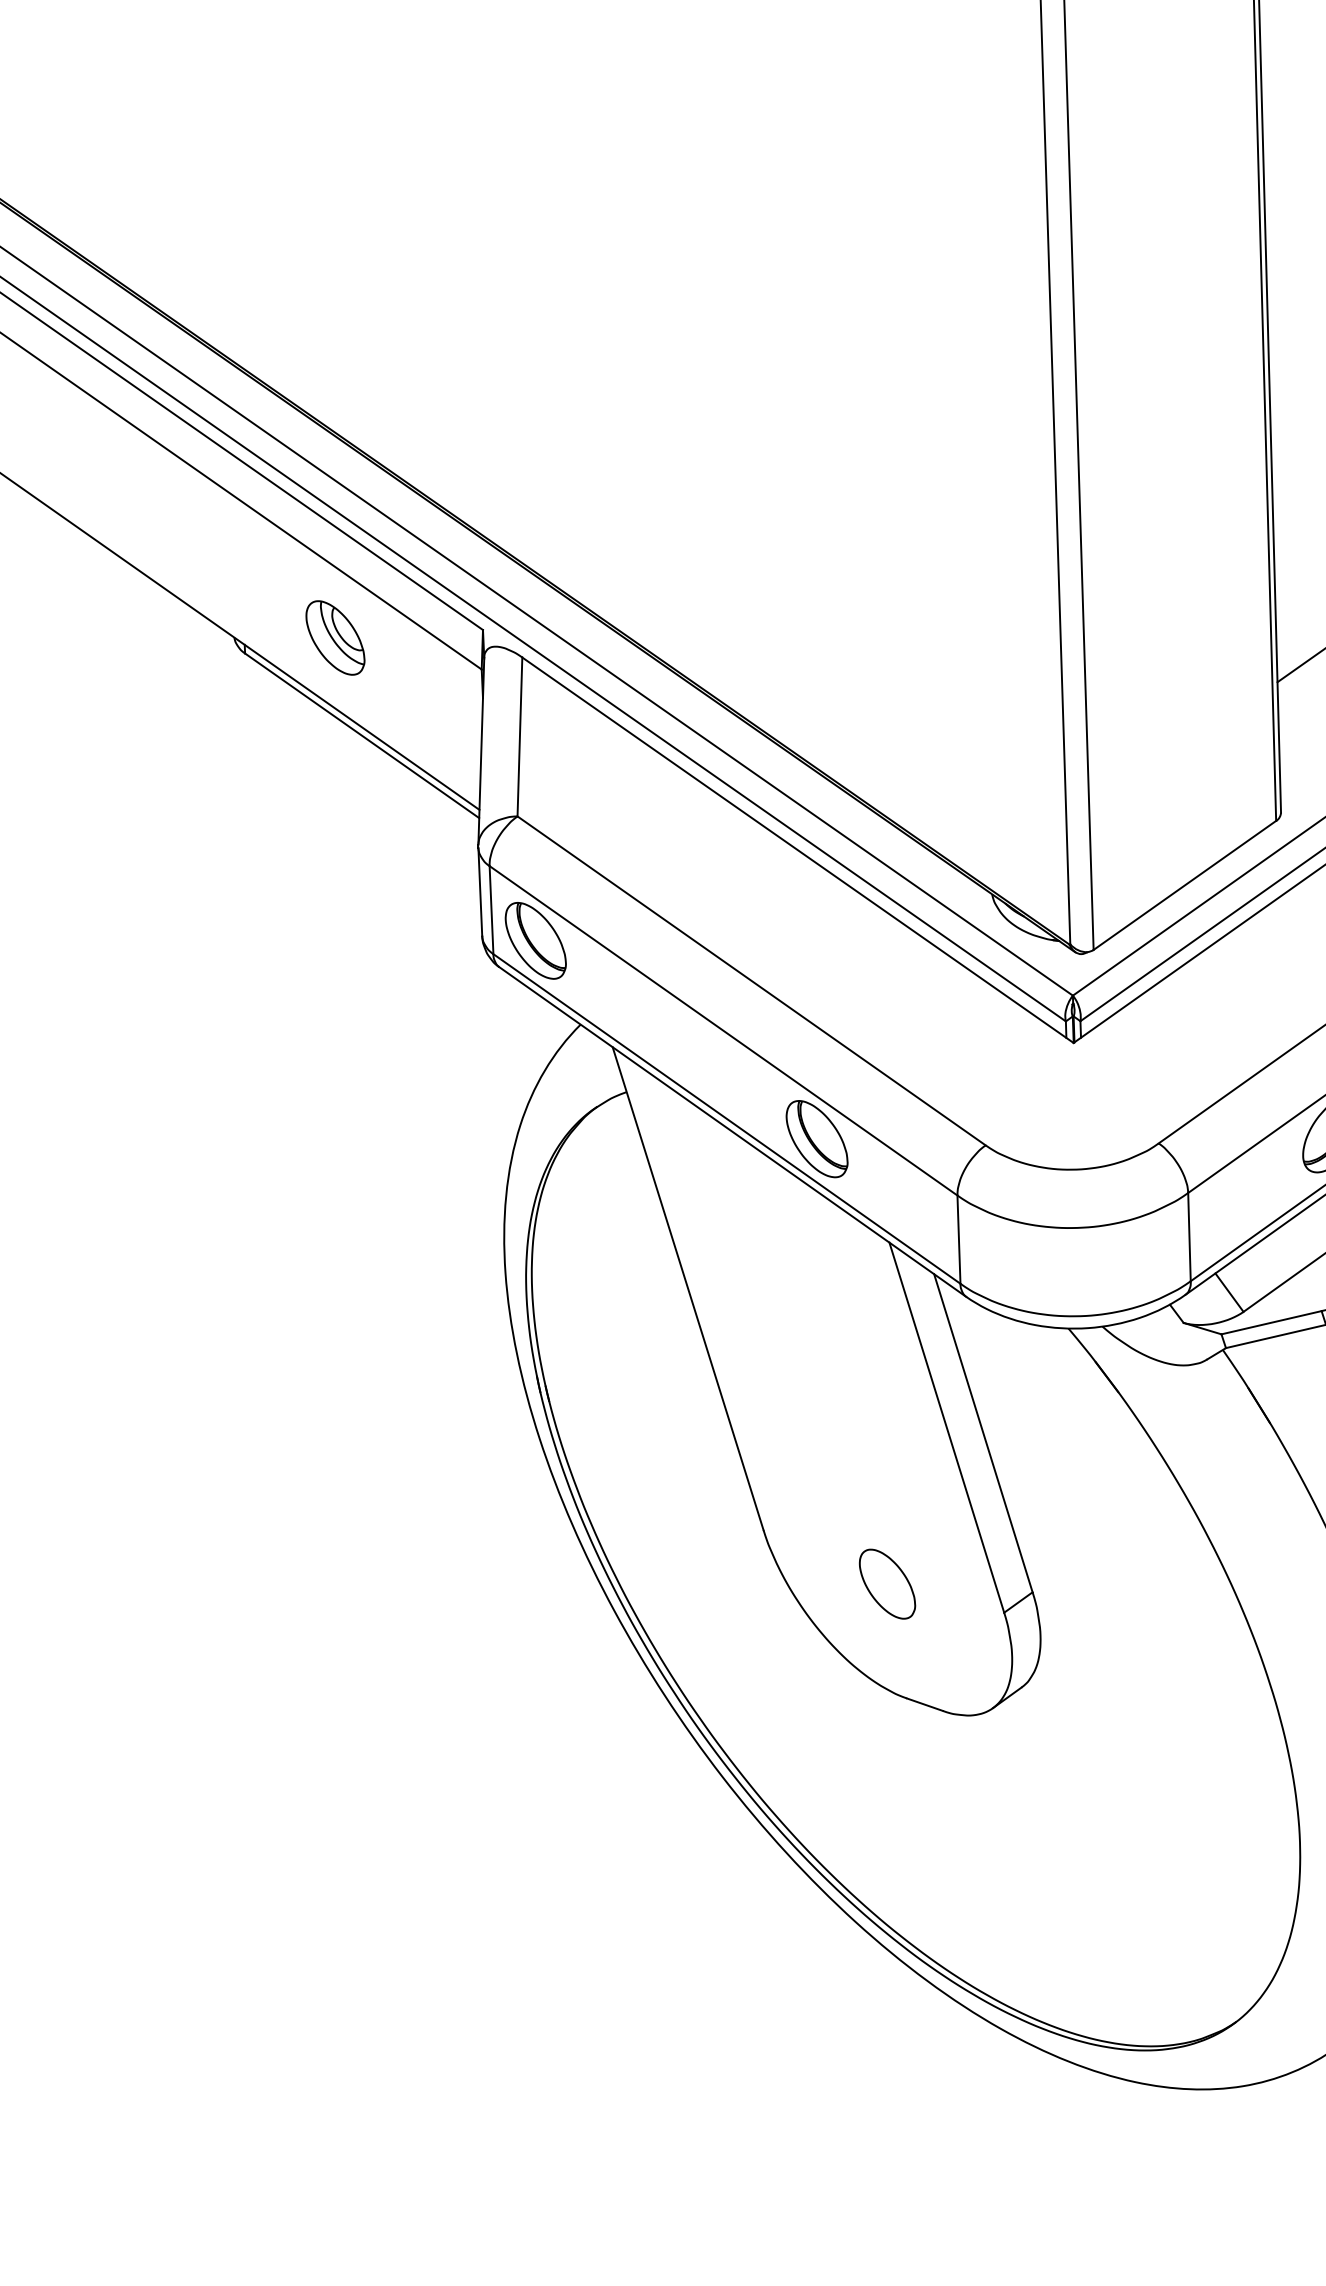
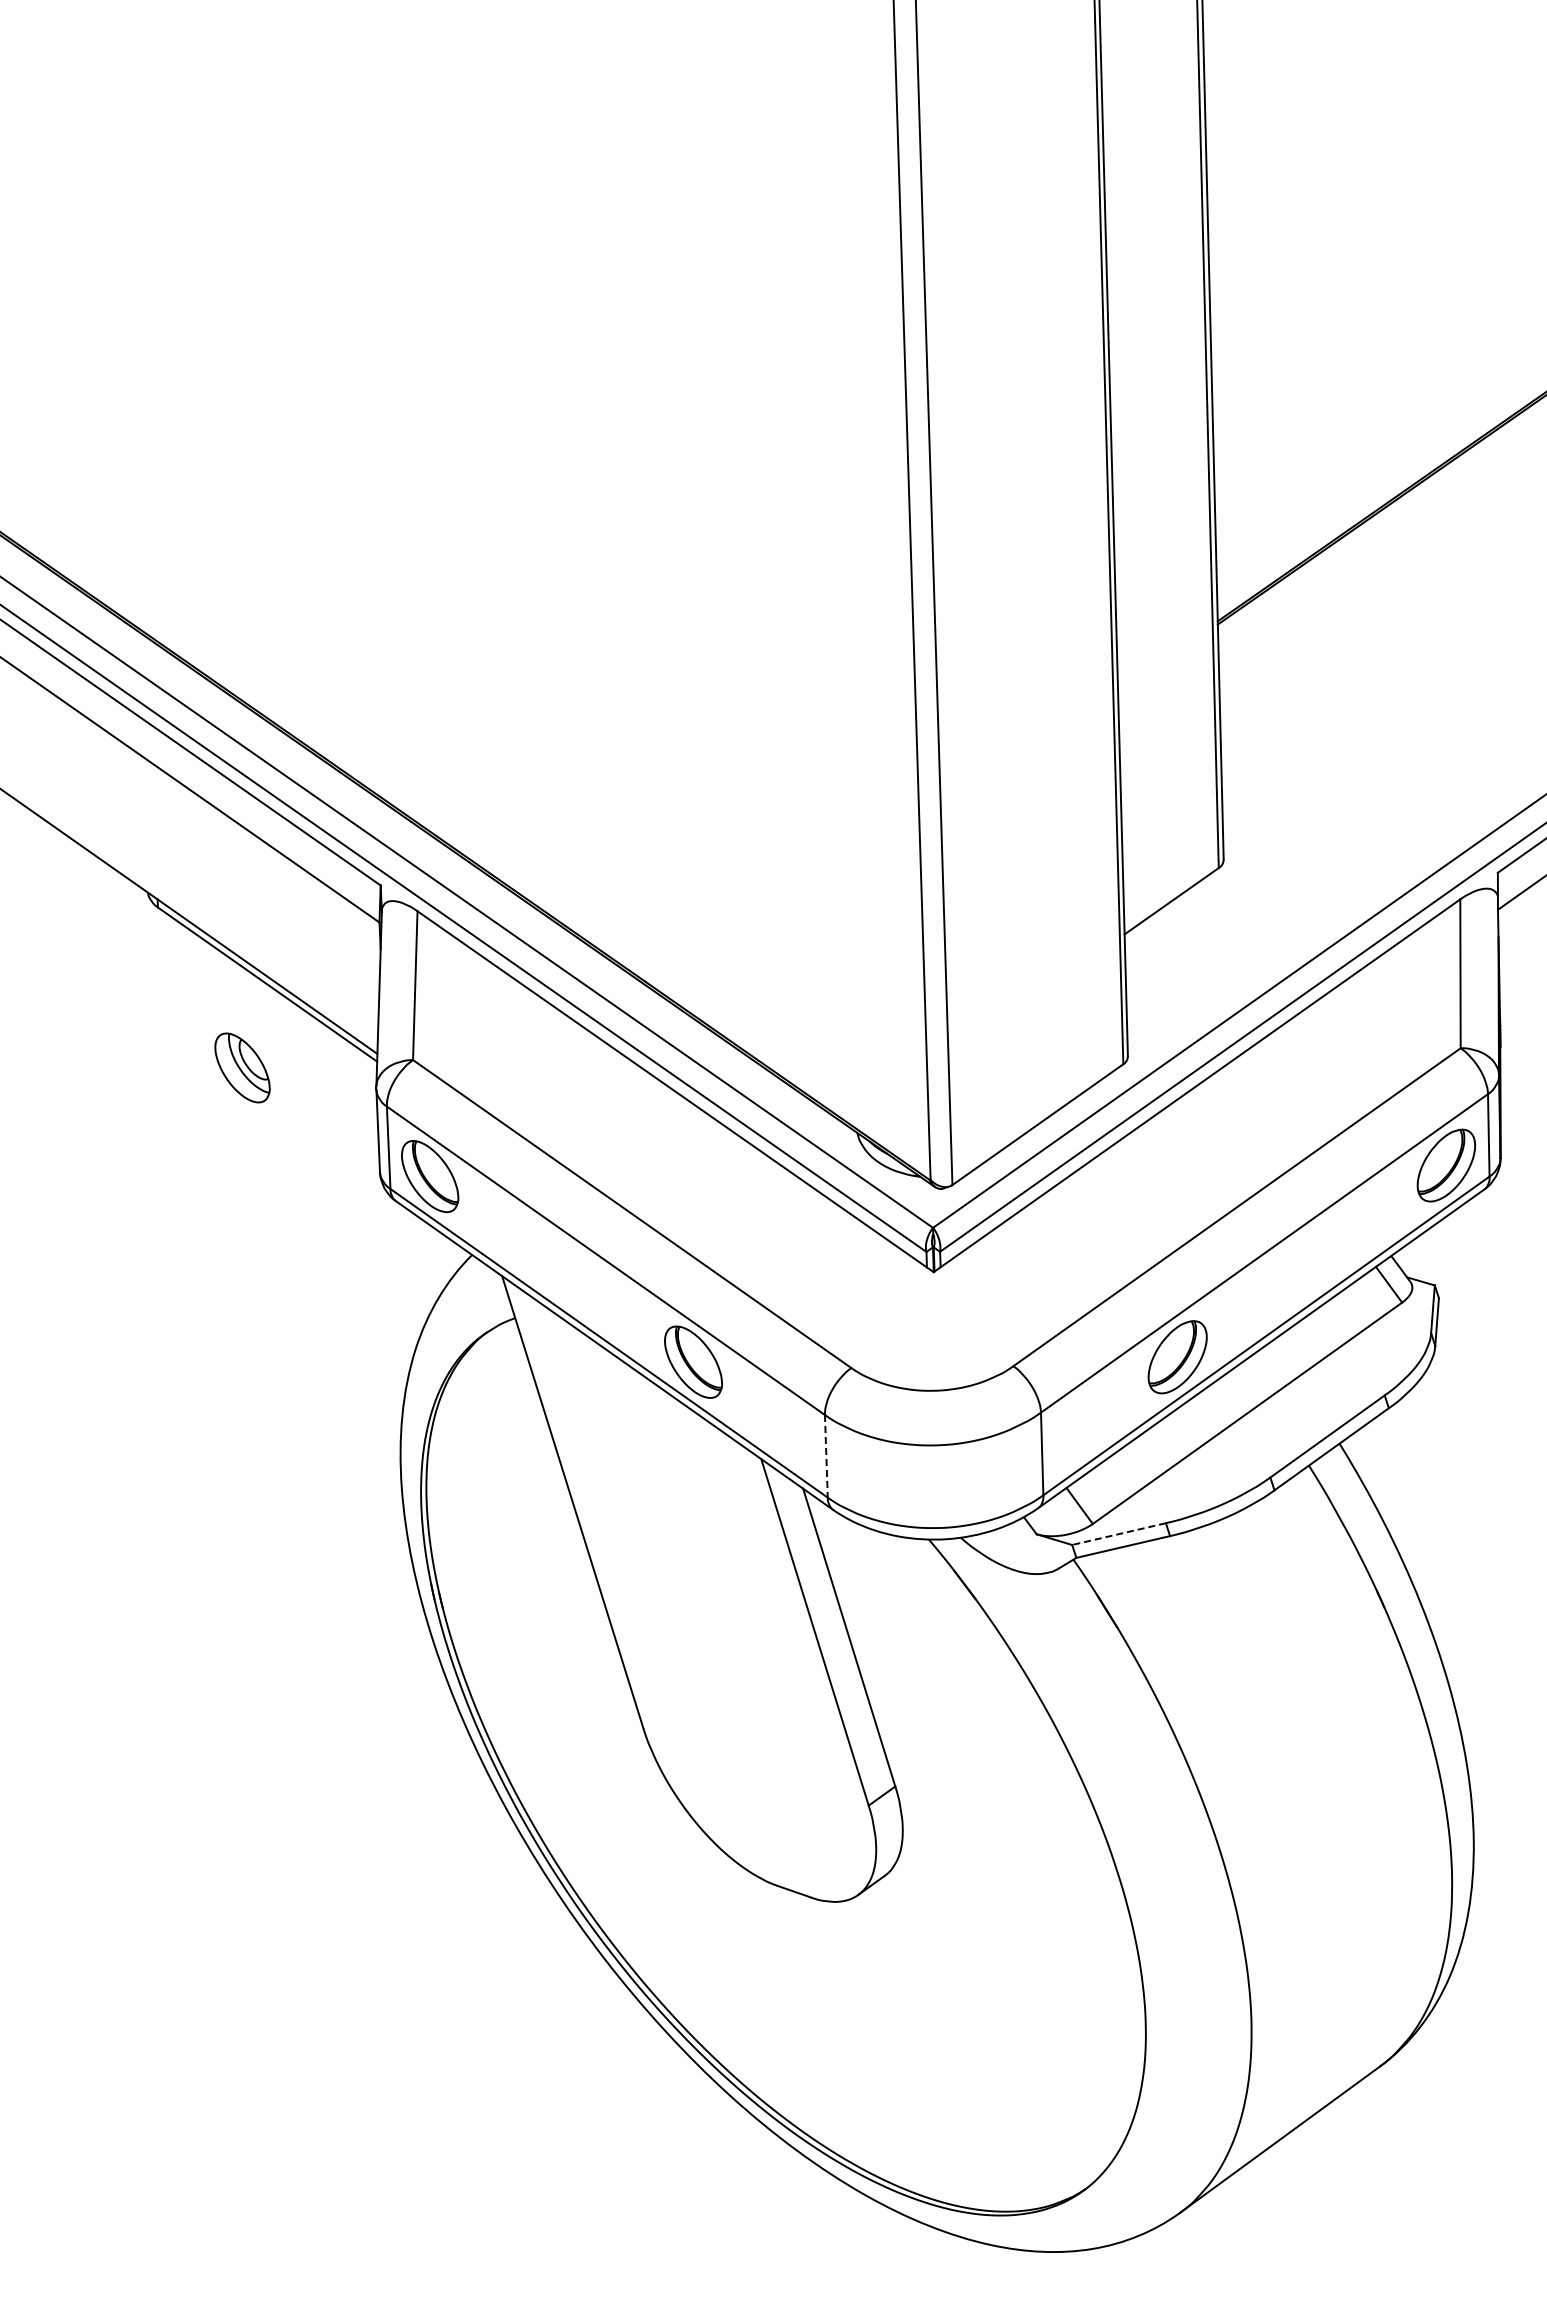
part: (335, 637) -> (242, 1067), moved
line: (959, 1239) -> (826, 1456), solid -> dashed
line: (1270, 1323) -> (1118, 1534), solid -> dashed
part: (887, 1583) -> (759, 1778), removed

